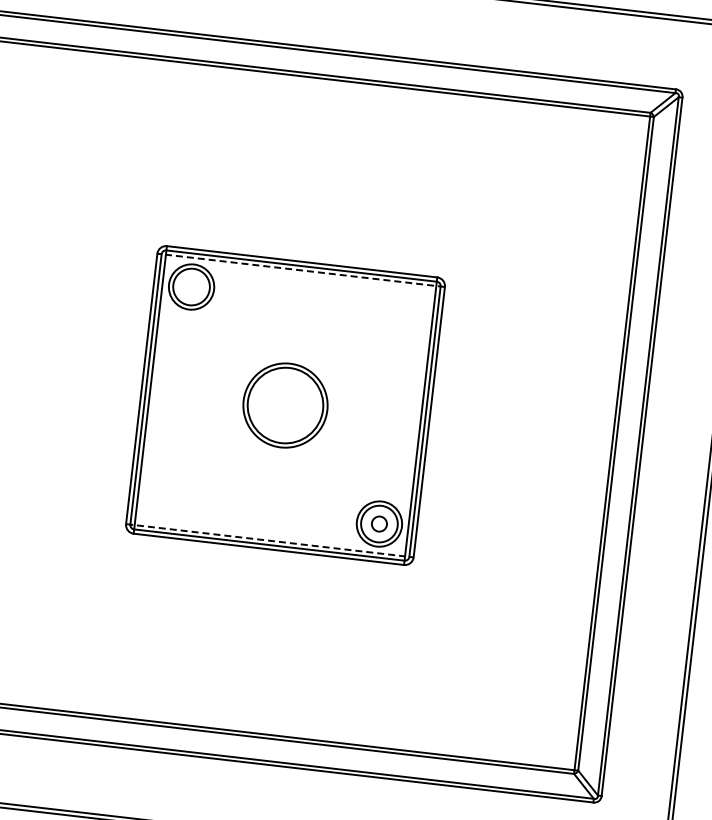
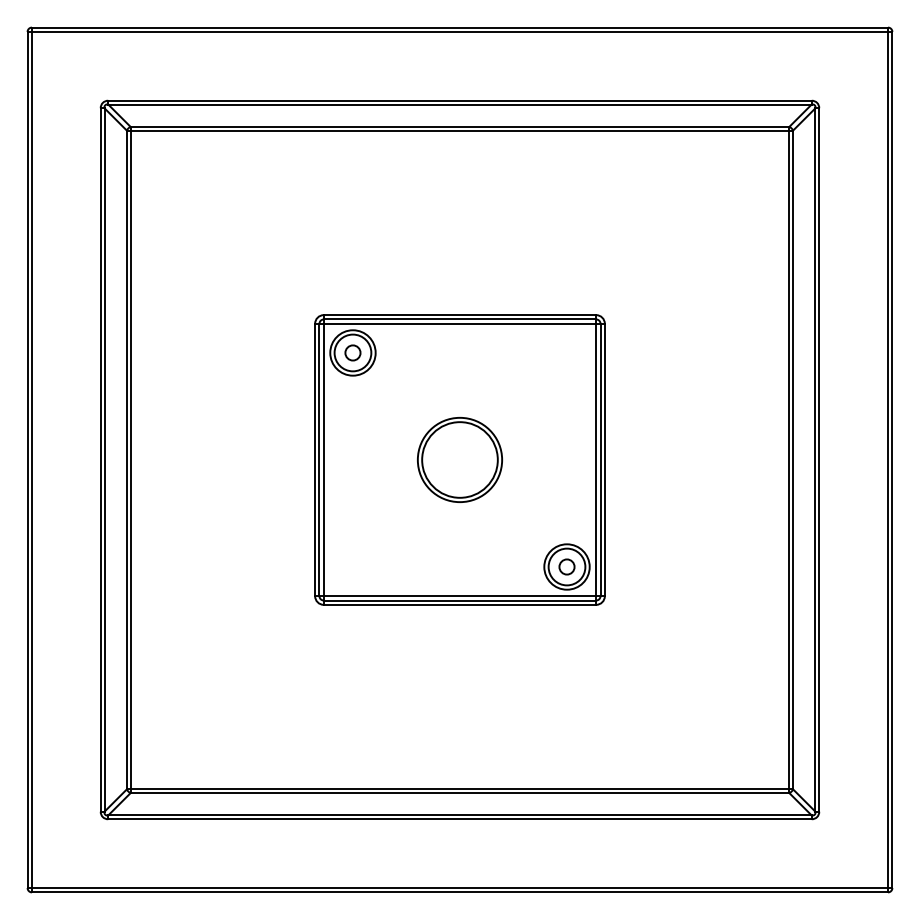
line: (301, 270) -> (460, 323), dashed -> solid
circle: (191, 286) -> (352, 352), added
line: (270, 541) -> (460, 596), dashed -> solid

